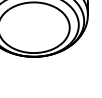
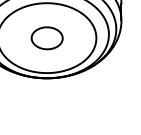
part: (34, 27) -> (47, 37), added

